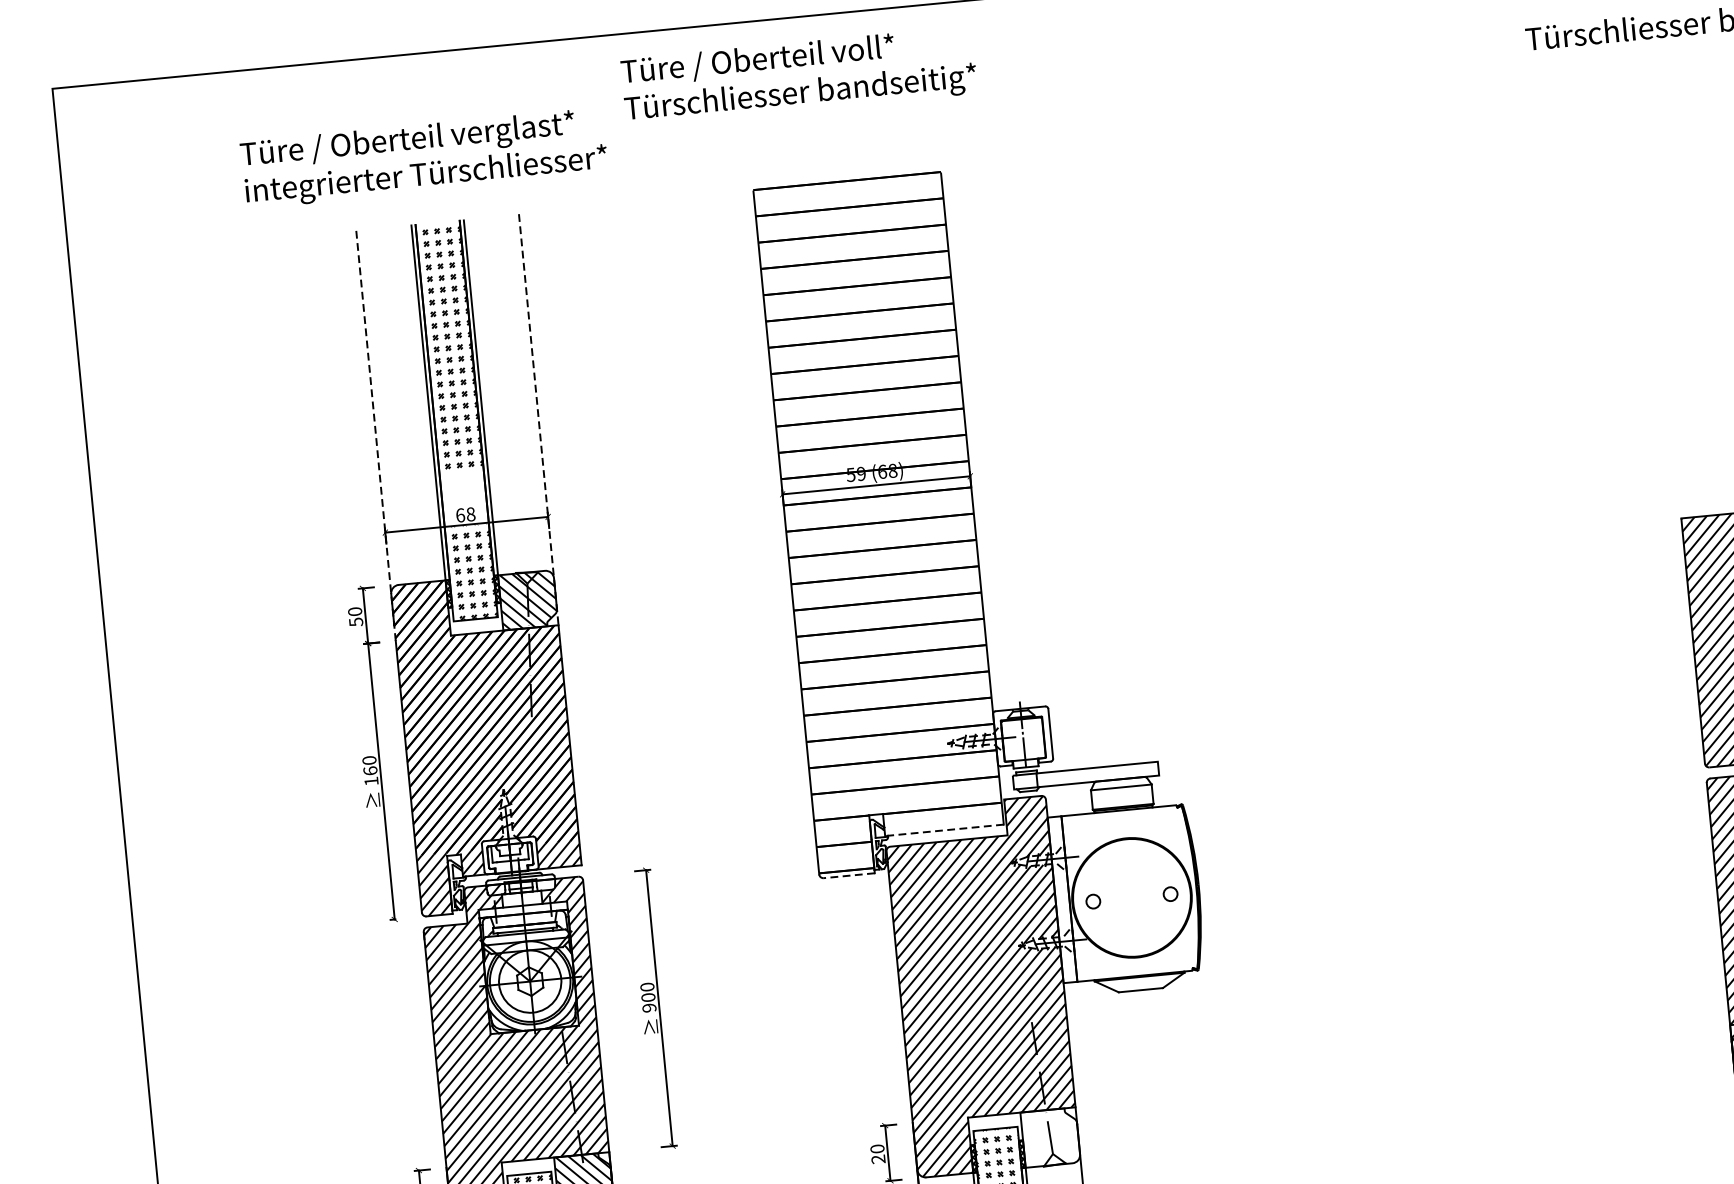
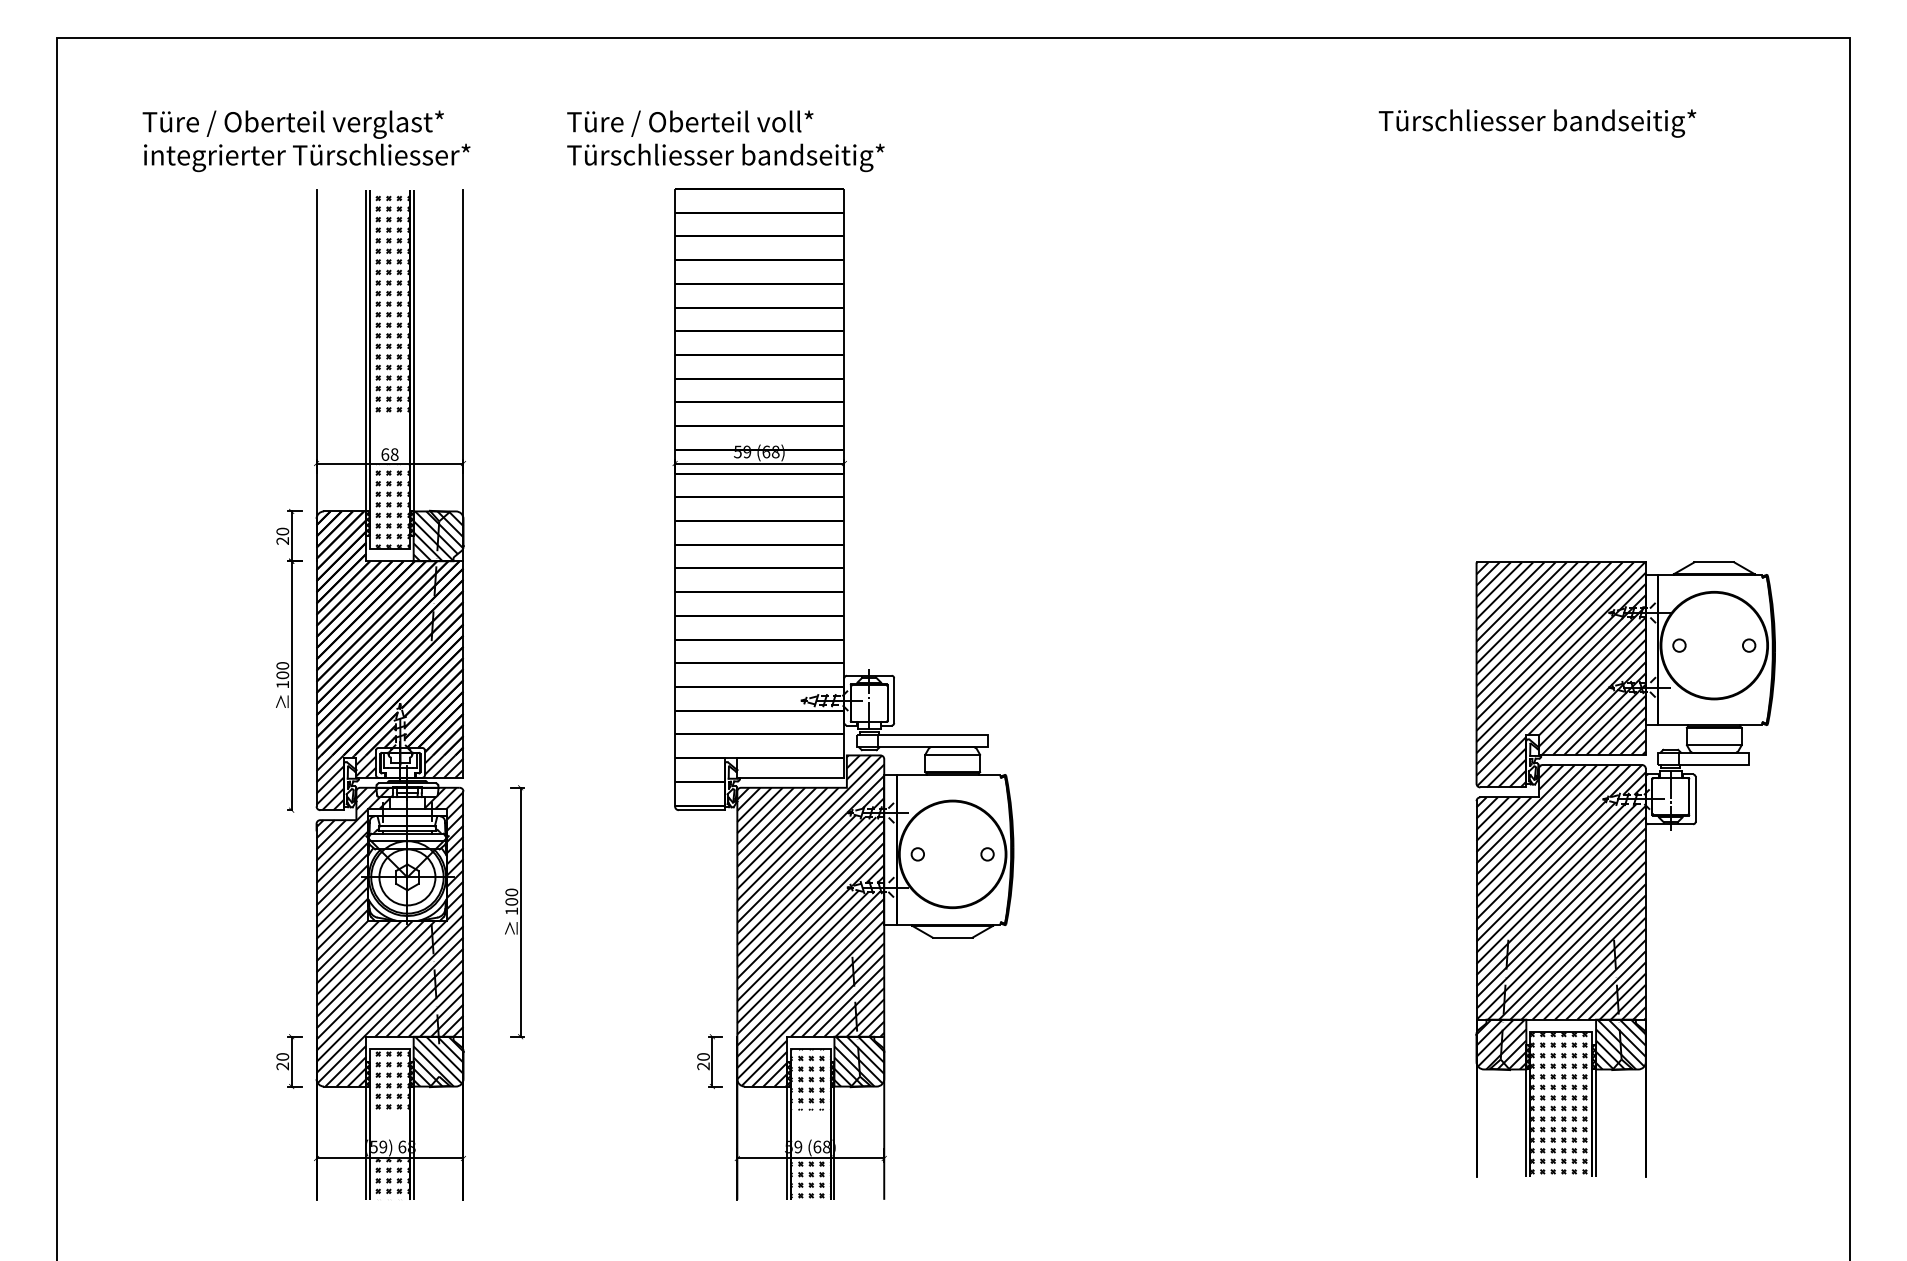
text: (798, 76) -> (725, 141), moved
text: (424, 158) -> (306, 141), moved
line: (538, 420) -> (463, 376), dashed -> solid
line: (375, 435) -> (316, 375), dashed -> solid
text: (355, 622) -> (282, 541), 50 -> 20
text: (370, 771) -> (282, 675), 160 -> 100
line: (944, 830) -> (790, 777), dashed -> solid
line: (848, 876) -> (701, 810), dashed -> solid
text: (649, 1008) -> (511, 911), 900 -> 100
hatch: (1050, 1137) -> (859, 1061), added

